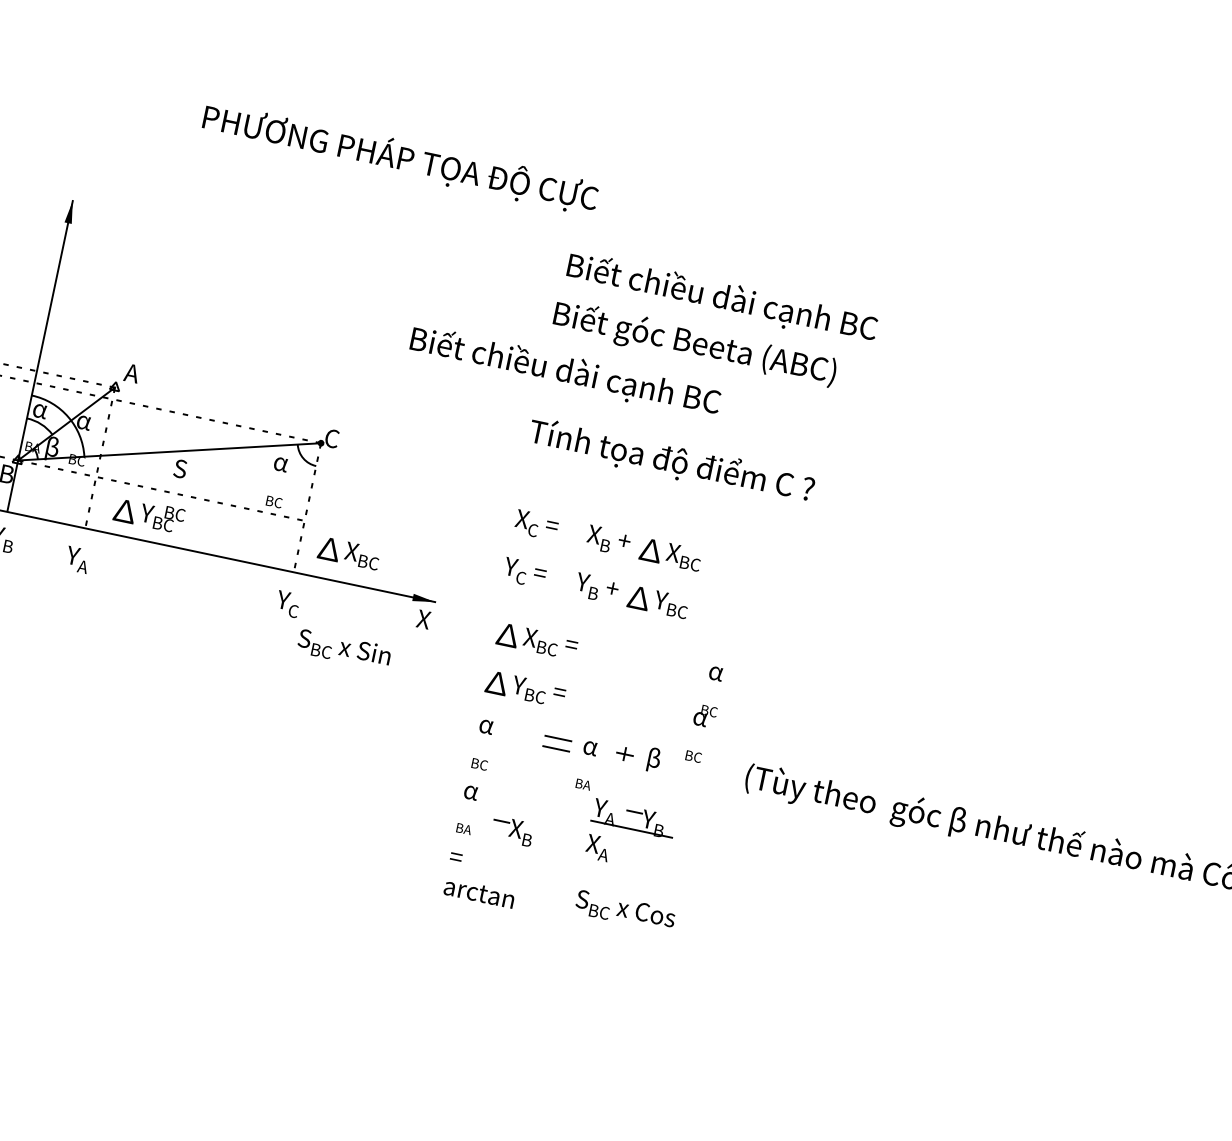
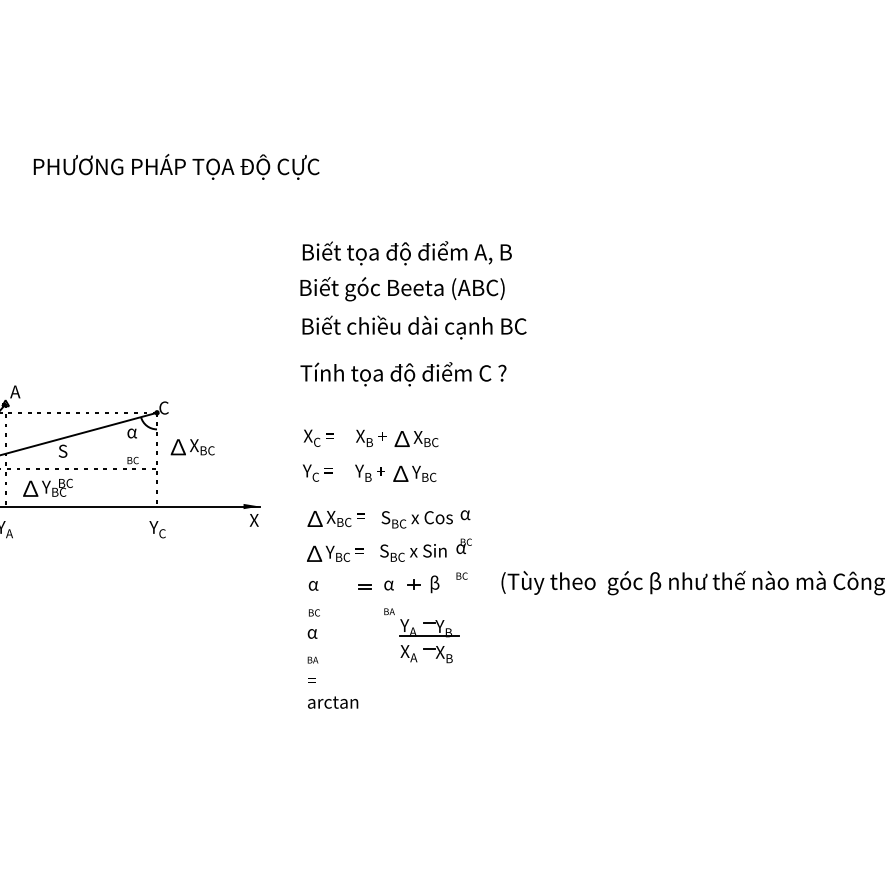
text: (400, 157) -> (176, 166), moved
text: (752, 304) -> (436, 253), Biết chiều dài cạnh BC -> Biết tọa độ điểm A, B
text: (565, 372) -> (414, 327), moved
text: (348, 553) -> (192, 447), moved
text: (344, 649) -> (413, 552), moved
part: (556, 742) -> (364, 586), size x0.62
part: (511, 831) -> (437, 654), moved
text: (624, 910) -> (416, 519), moved

